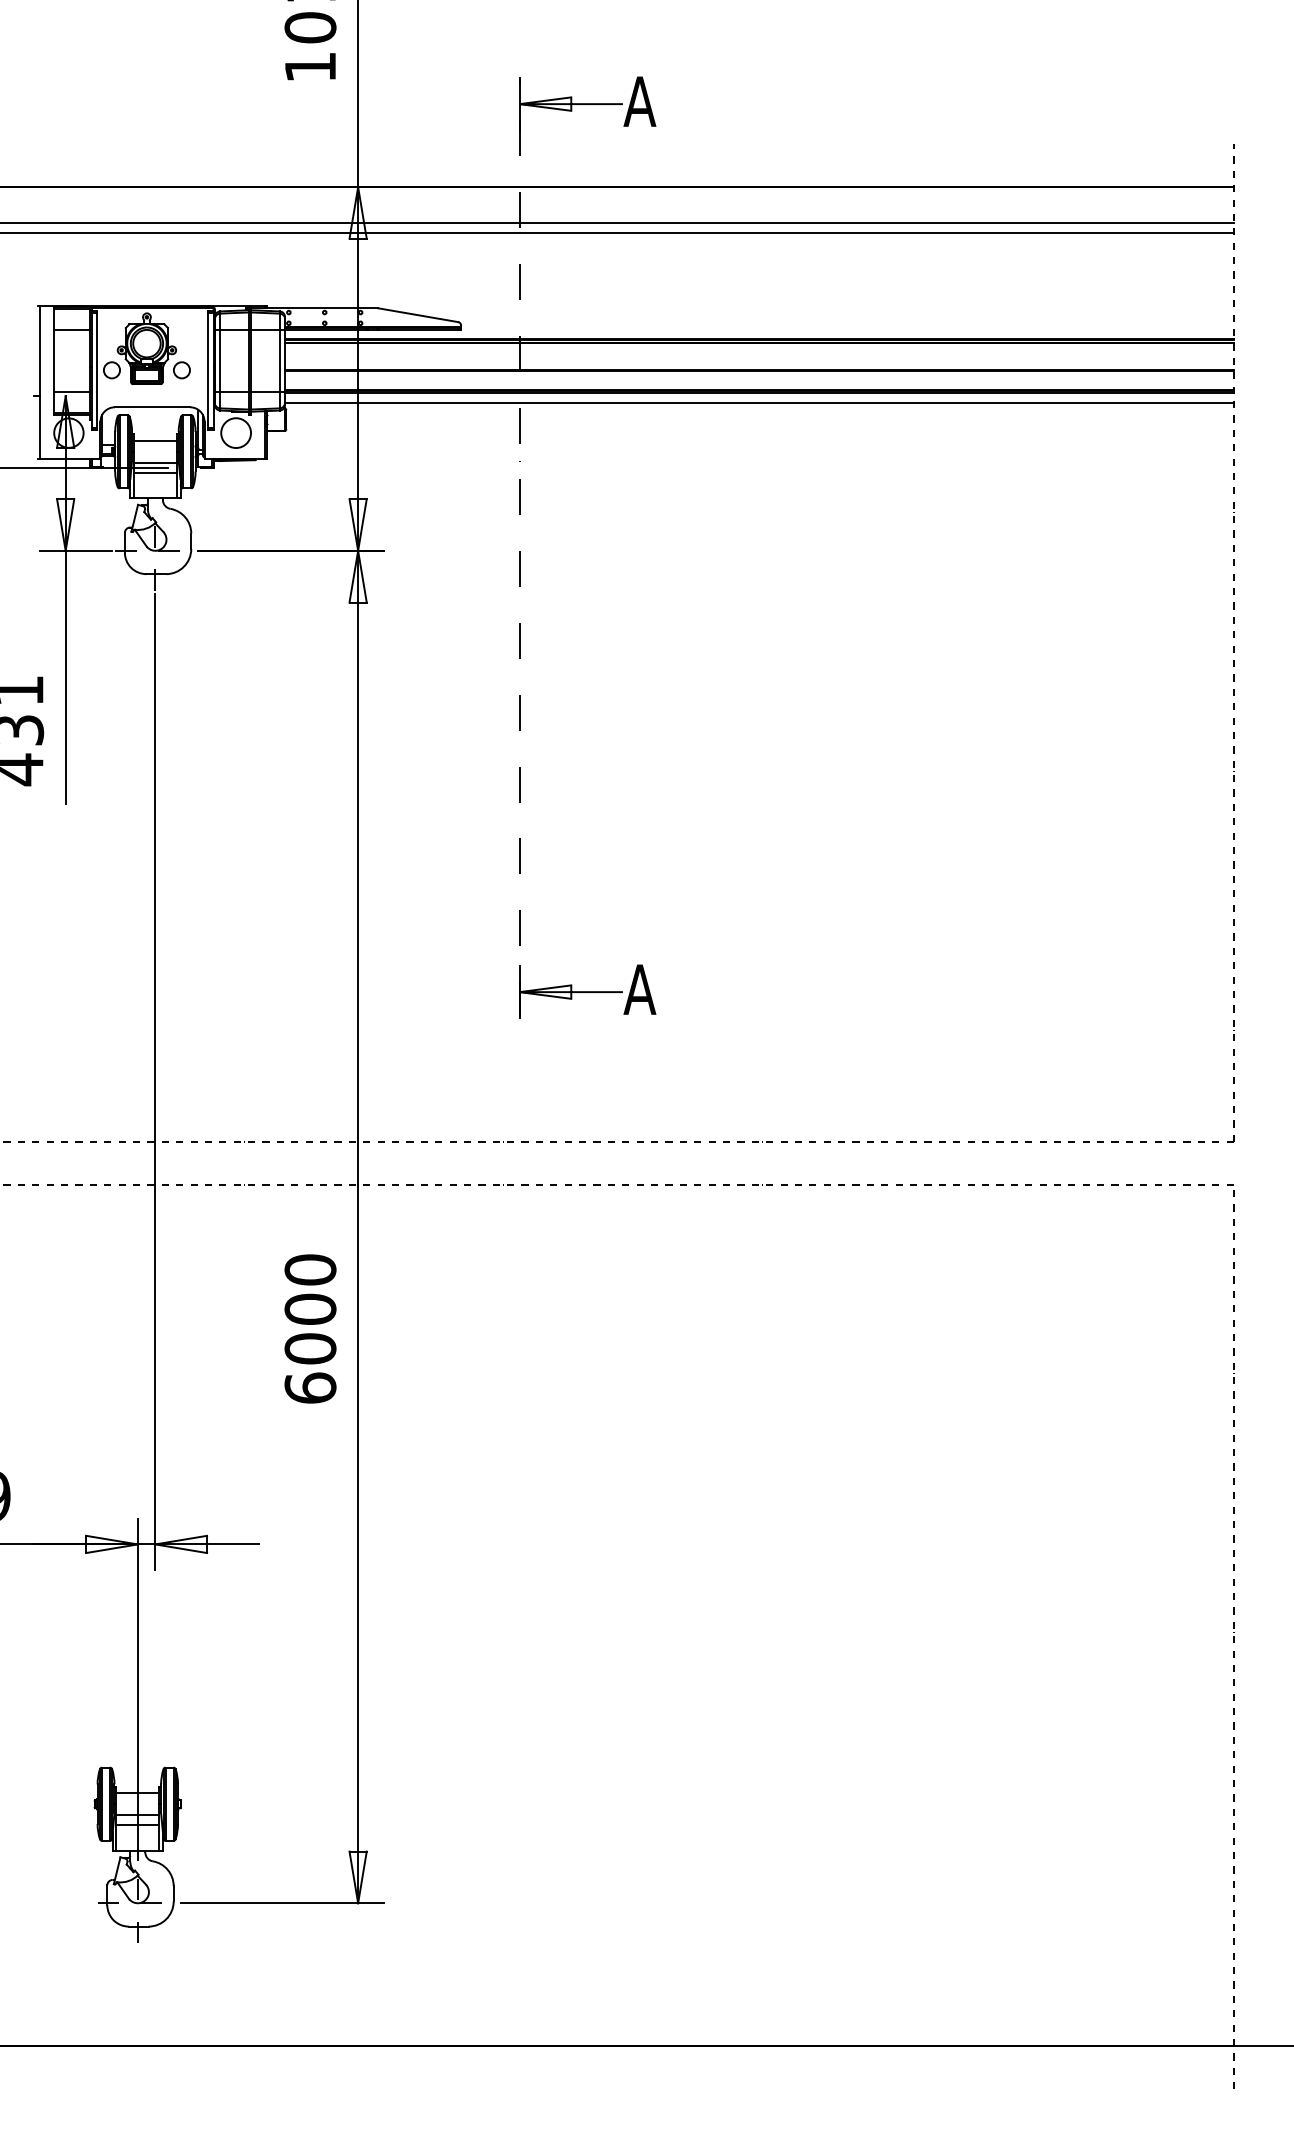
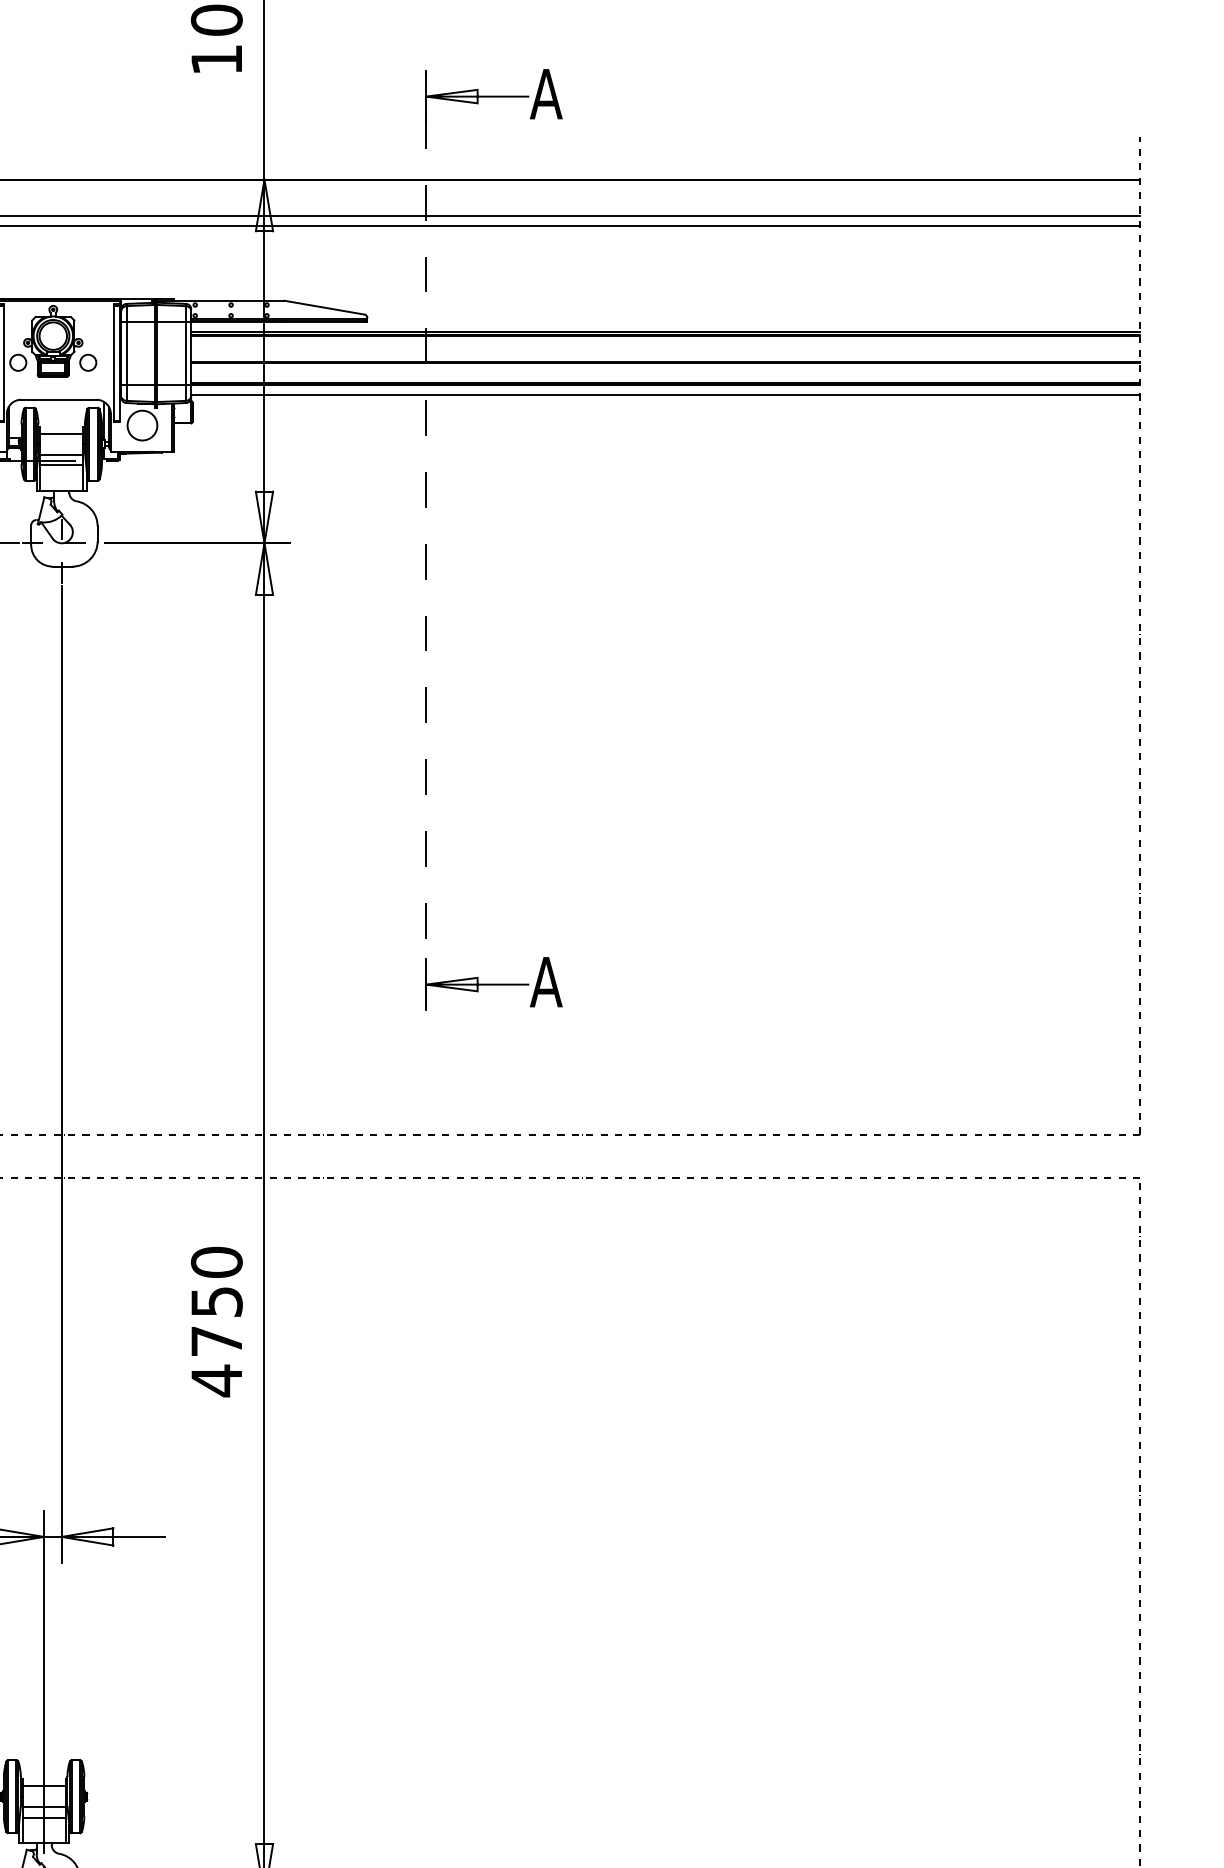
text: (310, 1348) -> (216, 1340), 6000 -> 4750

